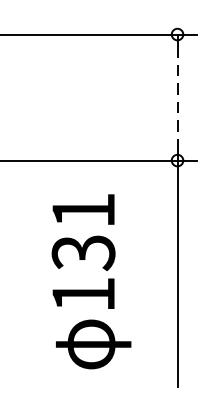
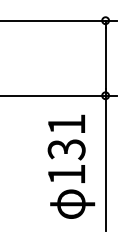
line: (177, 98) -> (105, 58), dashed -> solid
text: (91, 281) -> (71, 166), moved

